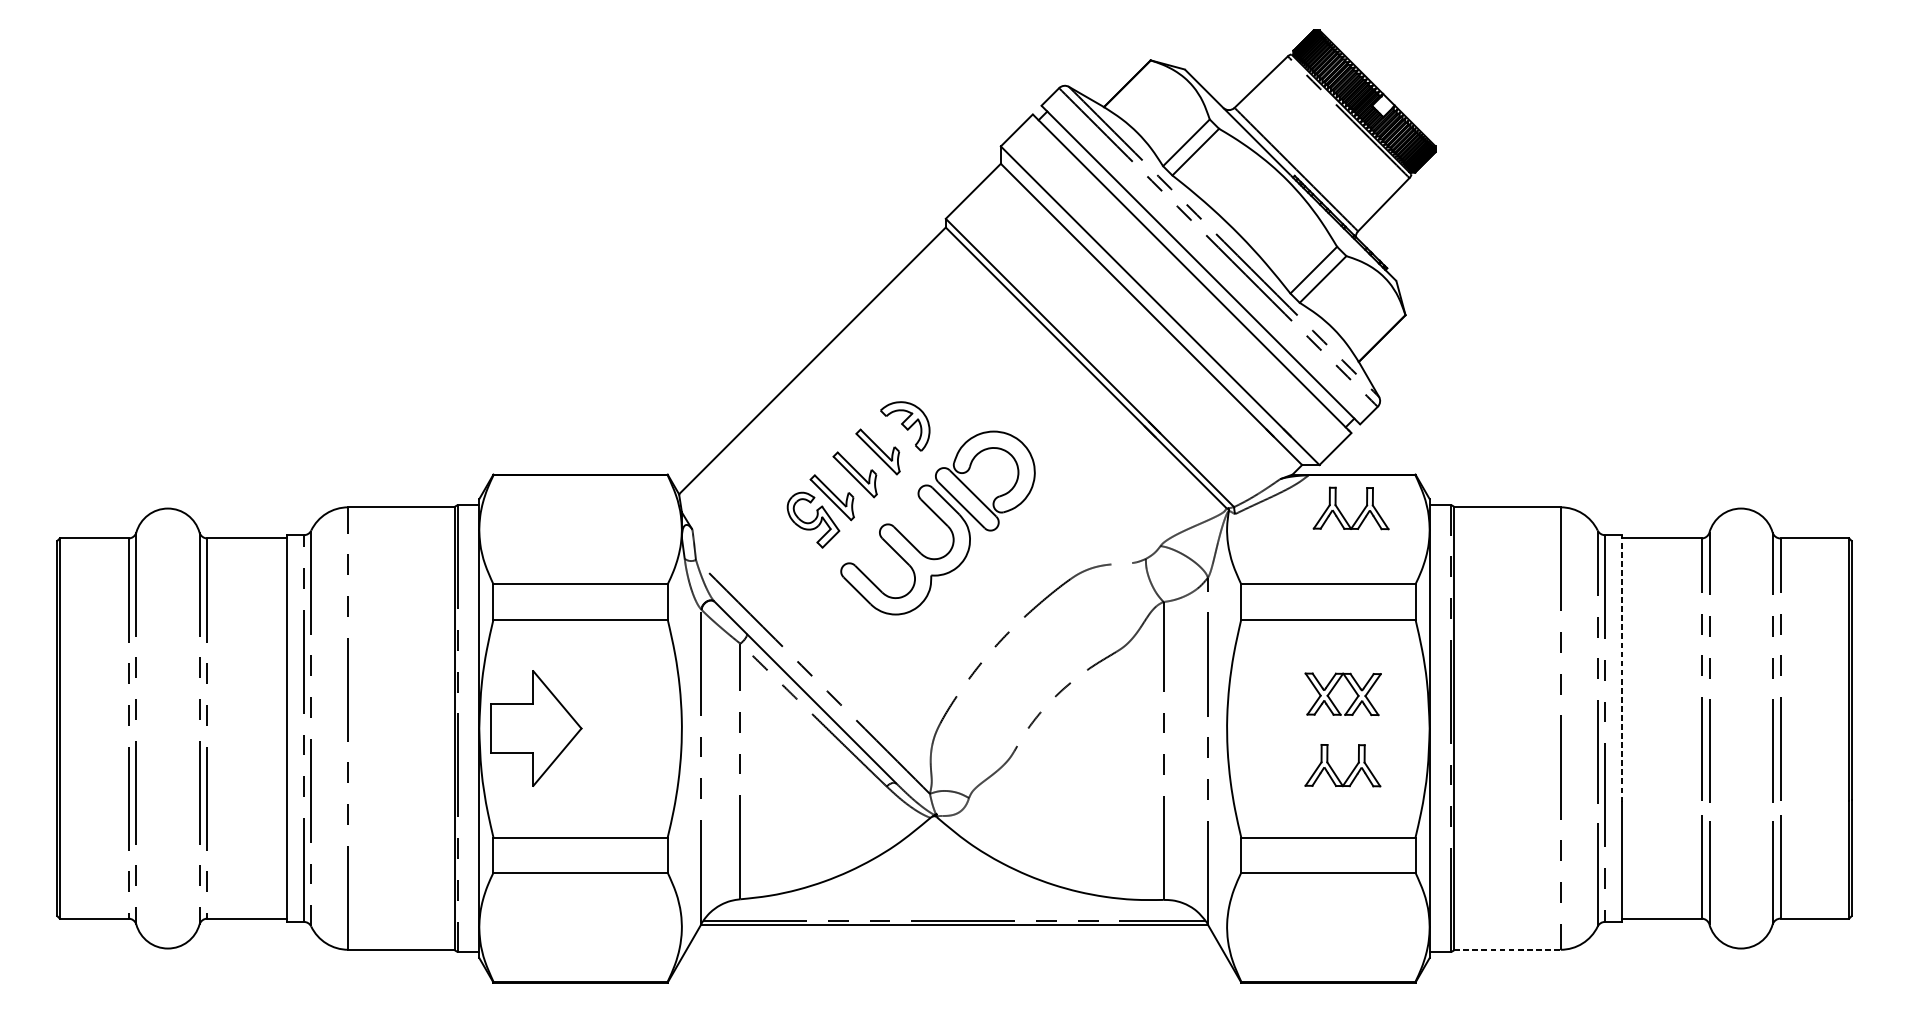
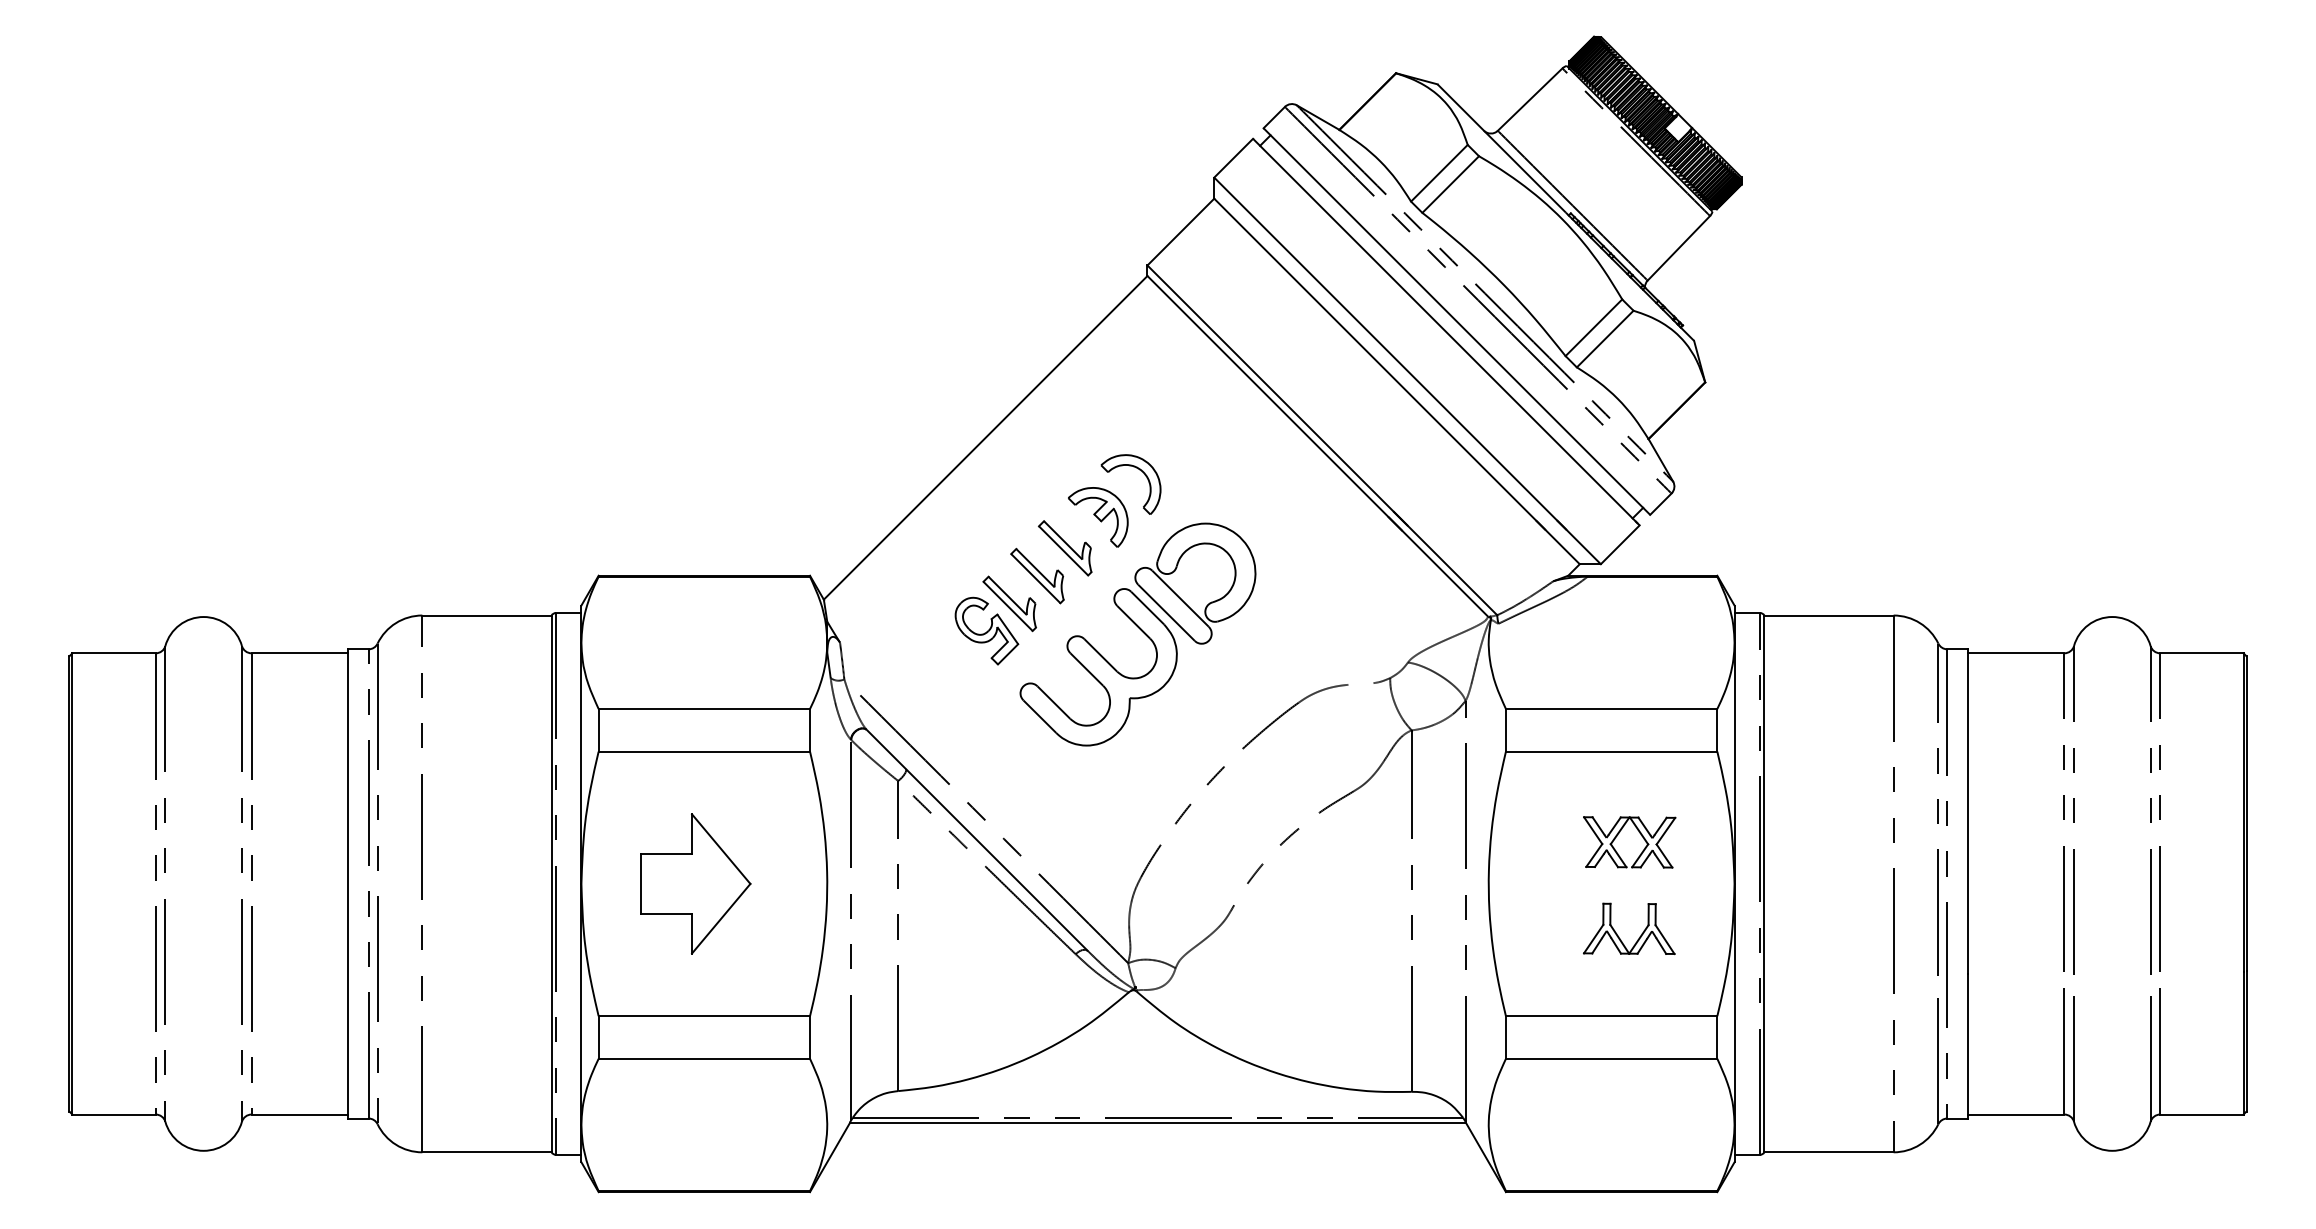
part: (939, 387) -> (1139, 470), added
part: (1343, 514) -> (1629, 624), removed
line: (1622, 668) -> (1968, 810), dashed -> solid
part: (536, 728) -> (695, 883), moved
line: (1507, 949) -> (1829, 1152), dashed -> solid

